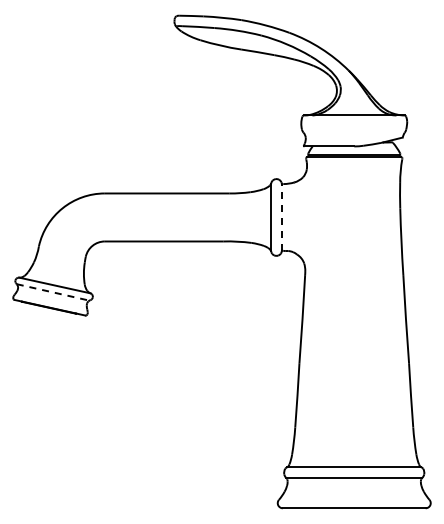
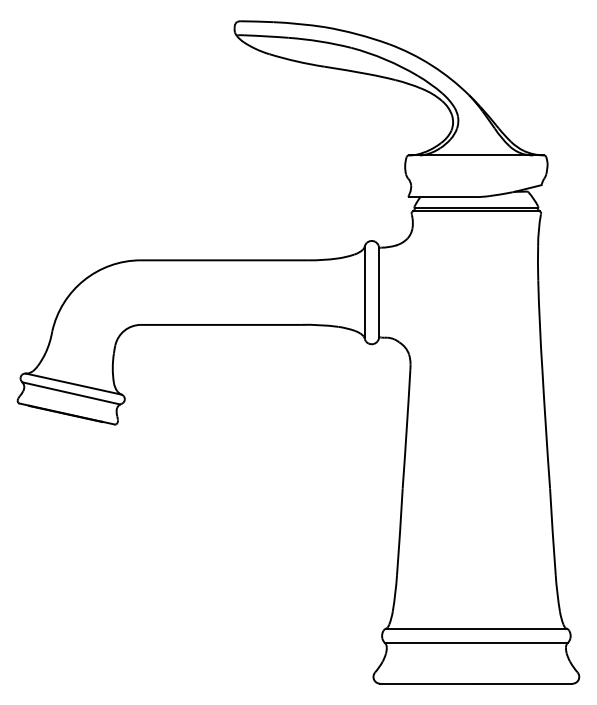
line: (281, 216) -> (378, 291), dashed -> solid
line: (53, 292) -> (71, 393), dashed -> solid

